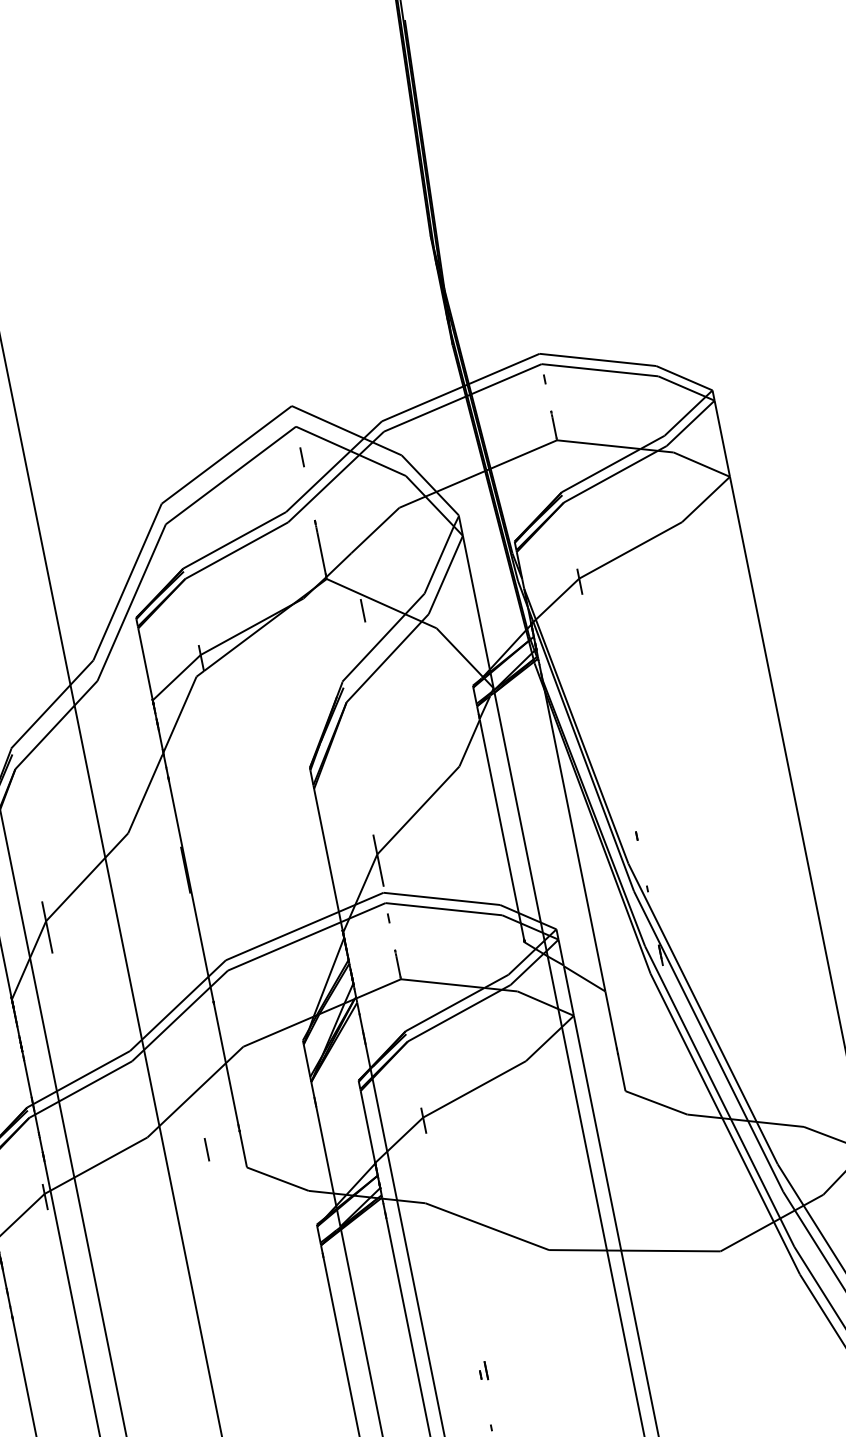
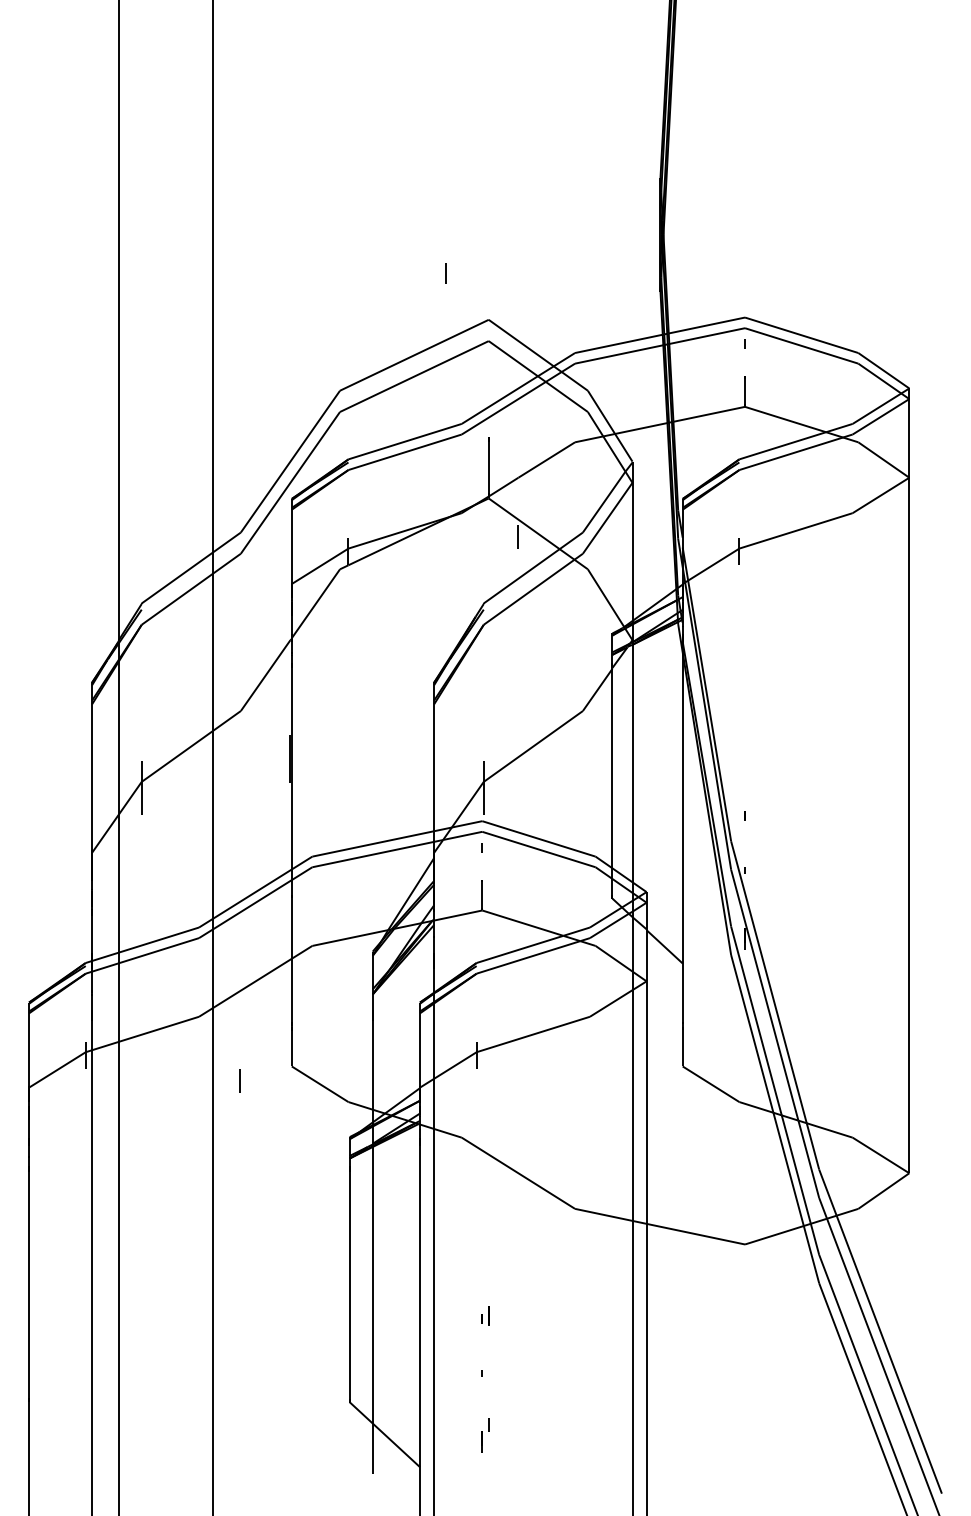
line: (301, 457) -> (445, 273), moved
line: (206, 1149) -> (239, 1080), moved

